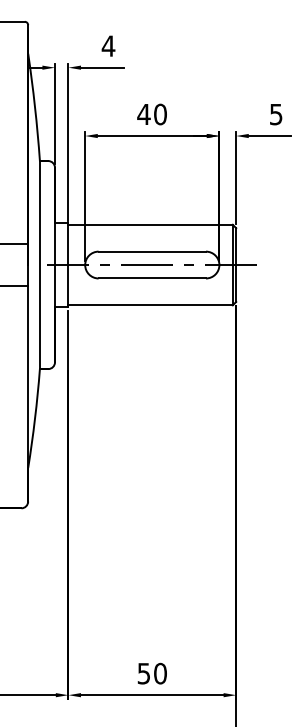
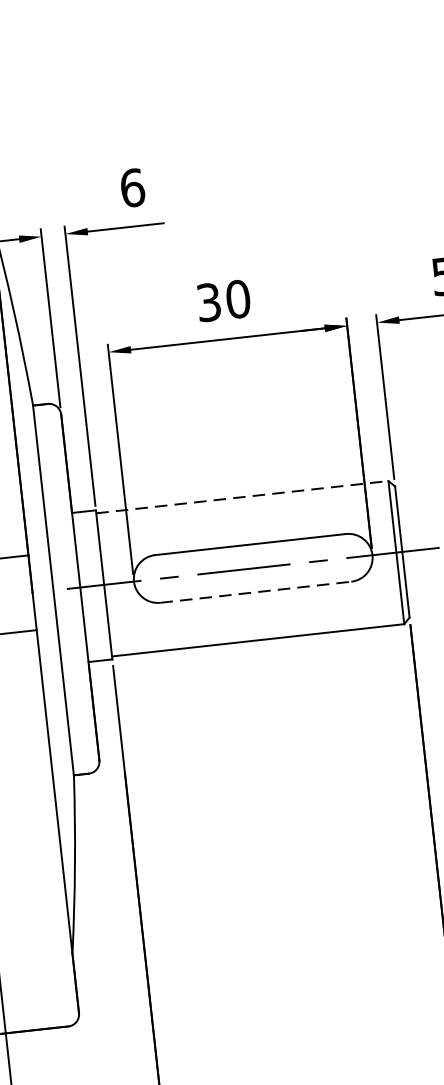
text: (108, 45) -> (132, 186), 4 -> 6
text: (143, 114) -> (208, 302), 40 -> 30
line: (151, 224) -> (243, 496), solid -> dashed
line: (152, 278) -> (256, 592), solid -> dashed

